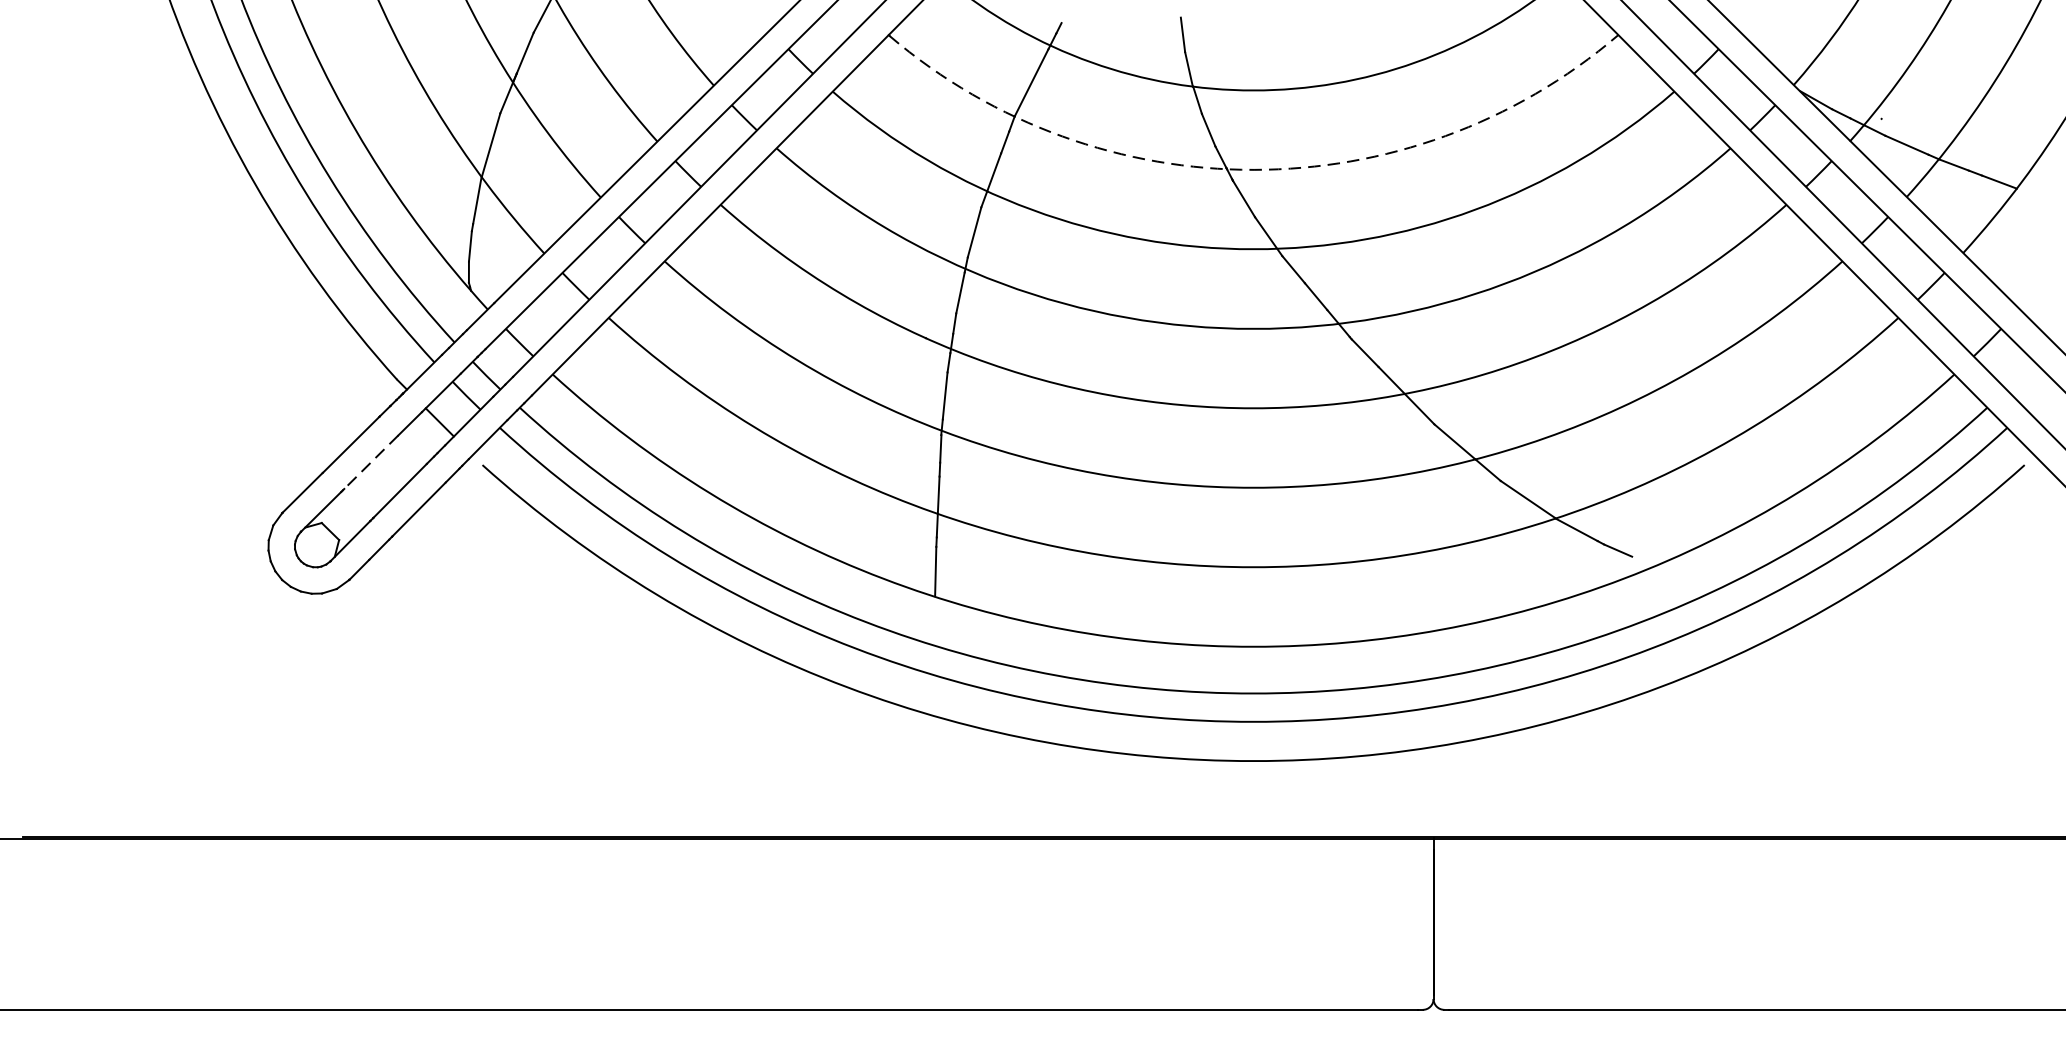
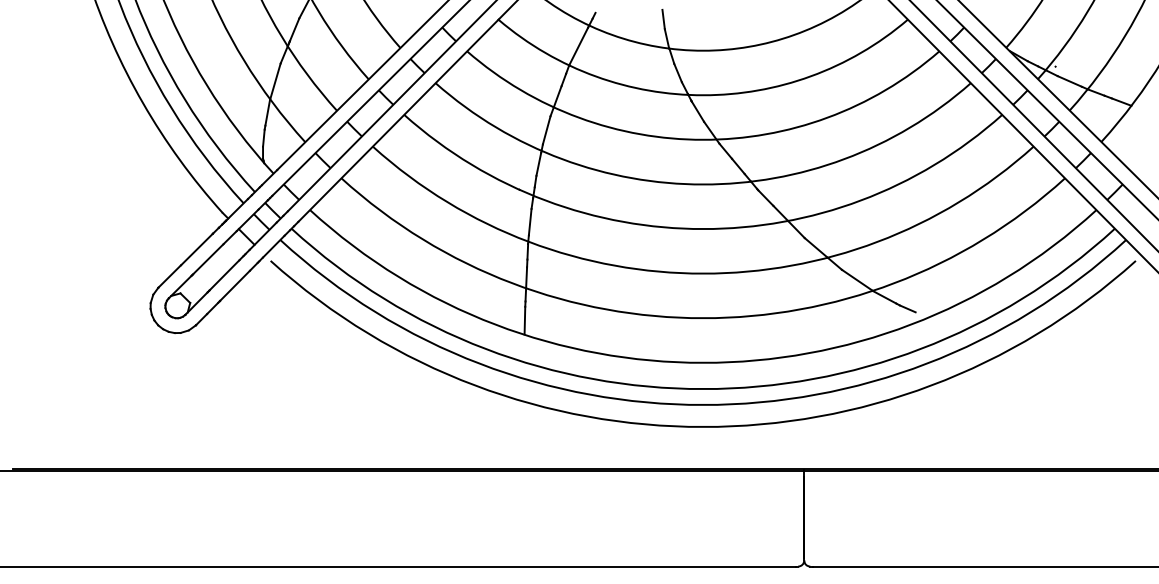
arc: (1254, 170) -> (703, 95), dashed -> solid
line: (369, 462) -> (207, 259), dashed -> solid

